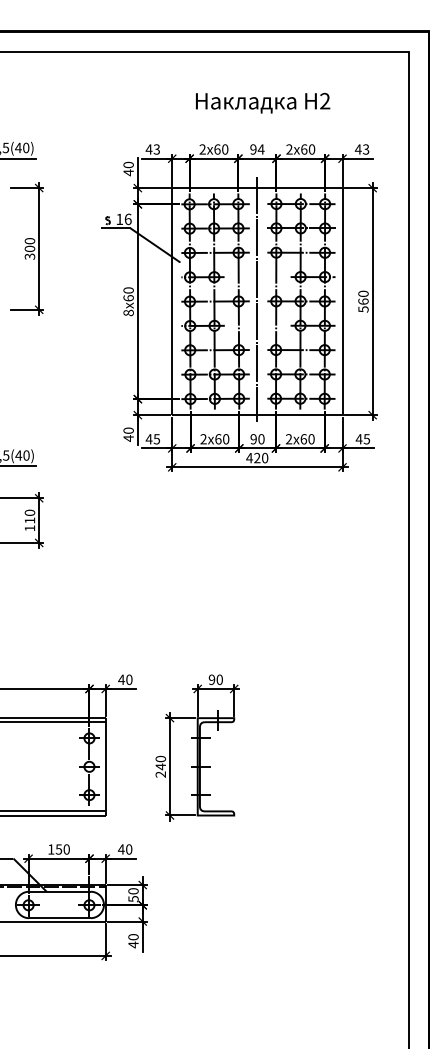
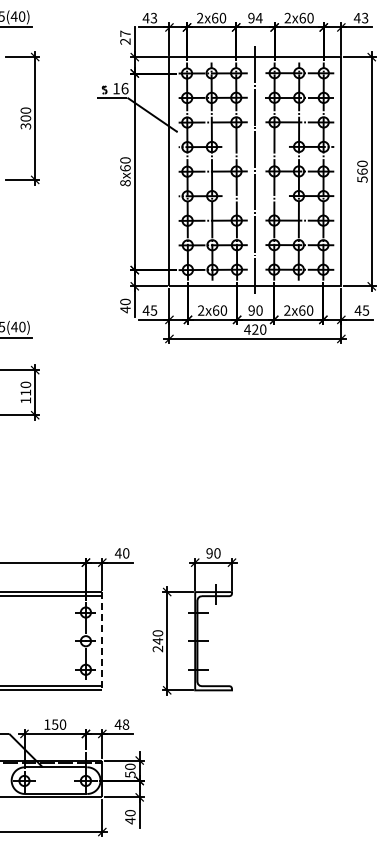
text: (128, 168) -> (125, 37), 40 -> 27
line: (105, 766) -> (102, 640), solid -> dashed
text: (129, 849) -> (126, 724), 40 -> 48

